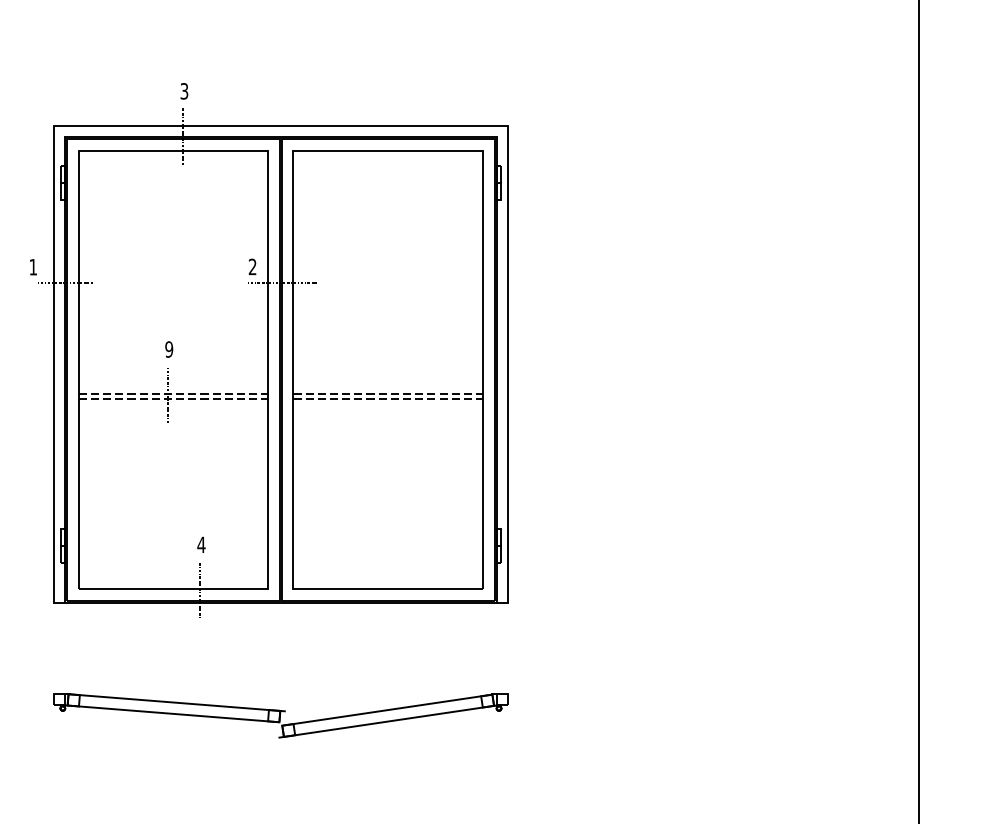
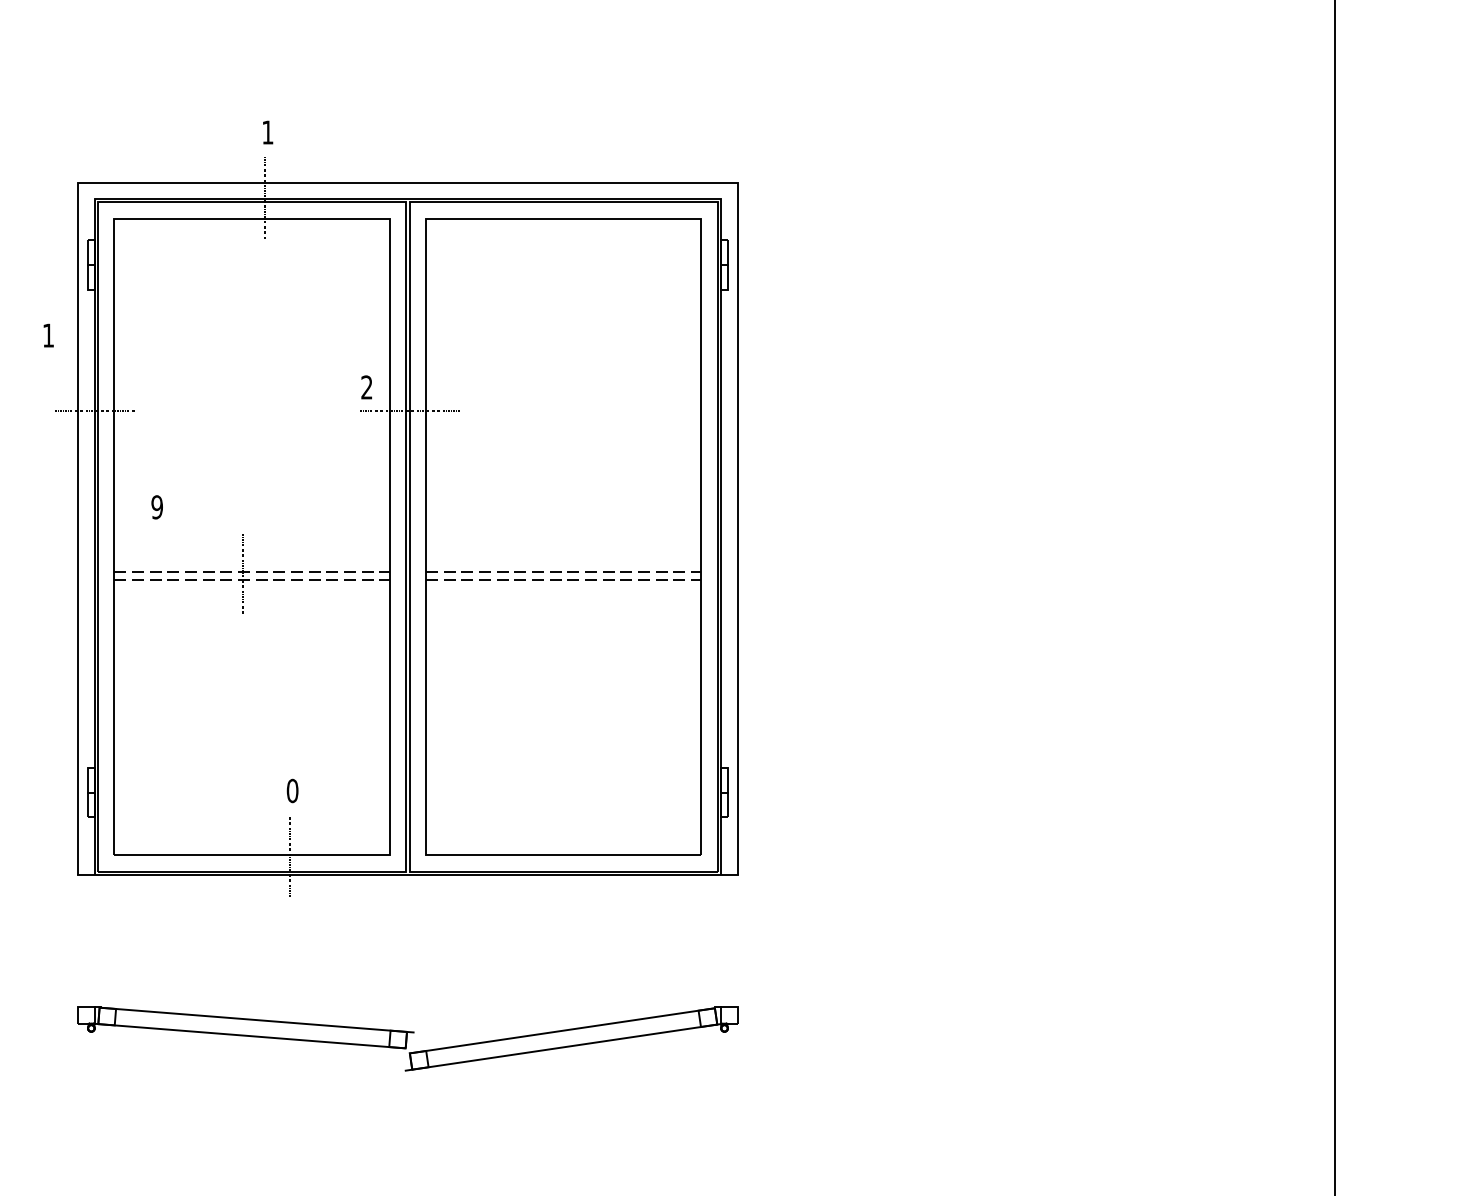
text: (184, 91) -> (267, 132), 3 -> 1
text: (33, 267) -> (48, 335), moved
text: (169, 349) -> (157, 507), moved
text: (201, 544) -> (292, 790), 4 -> 0

